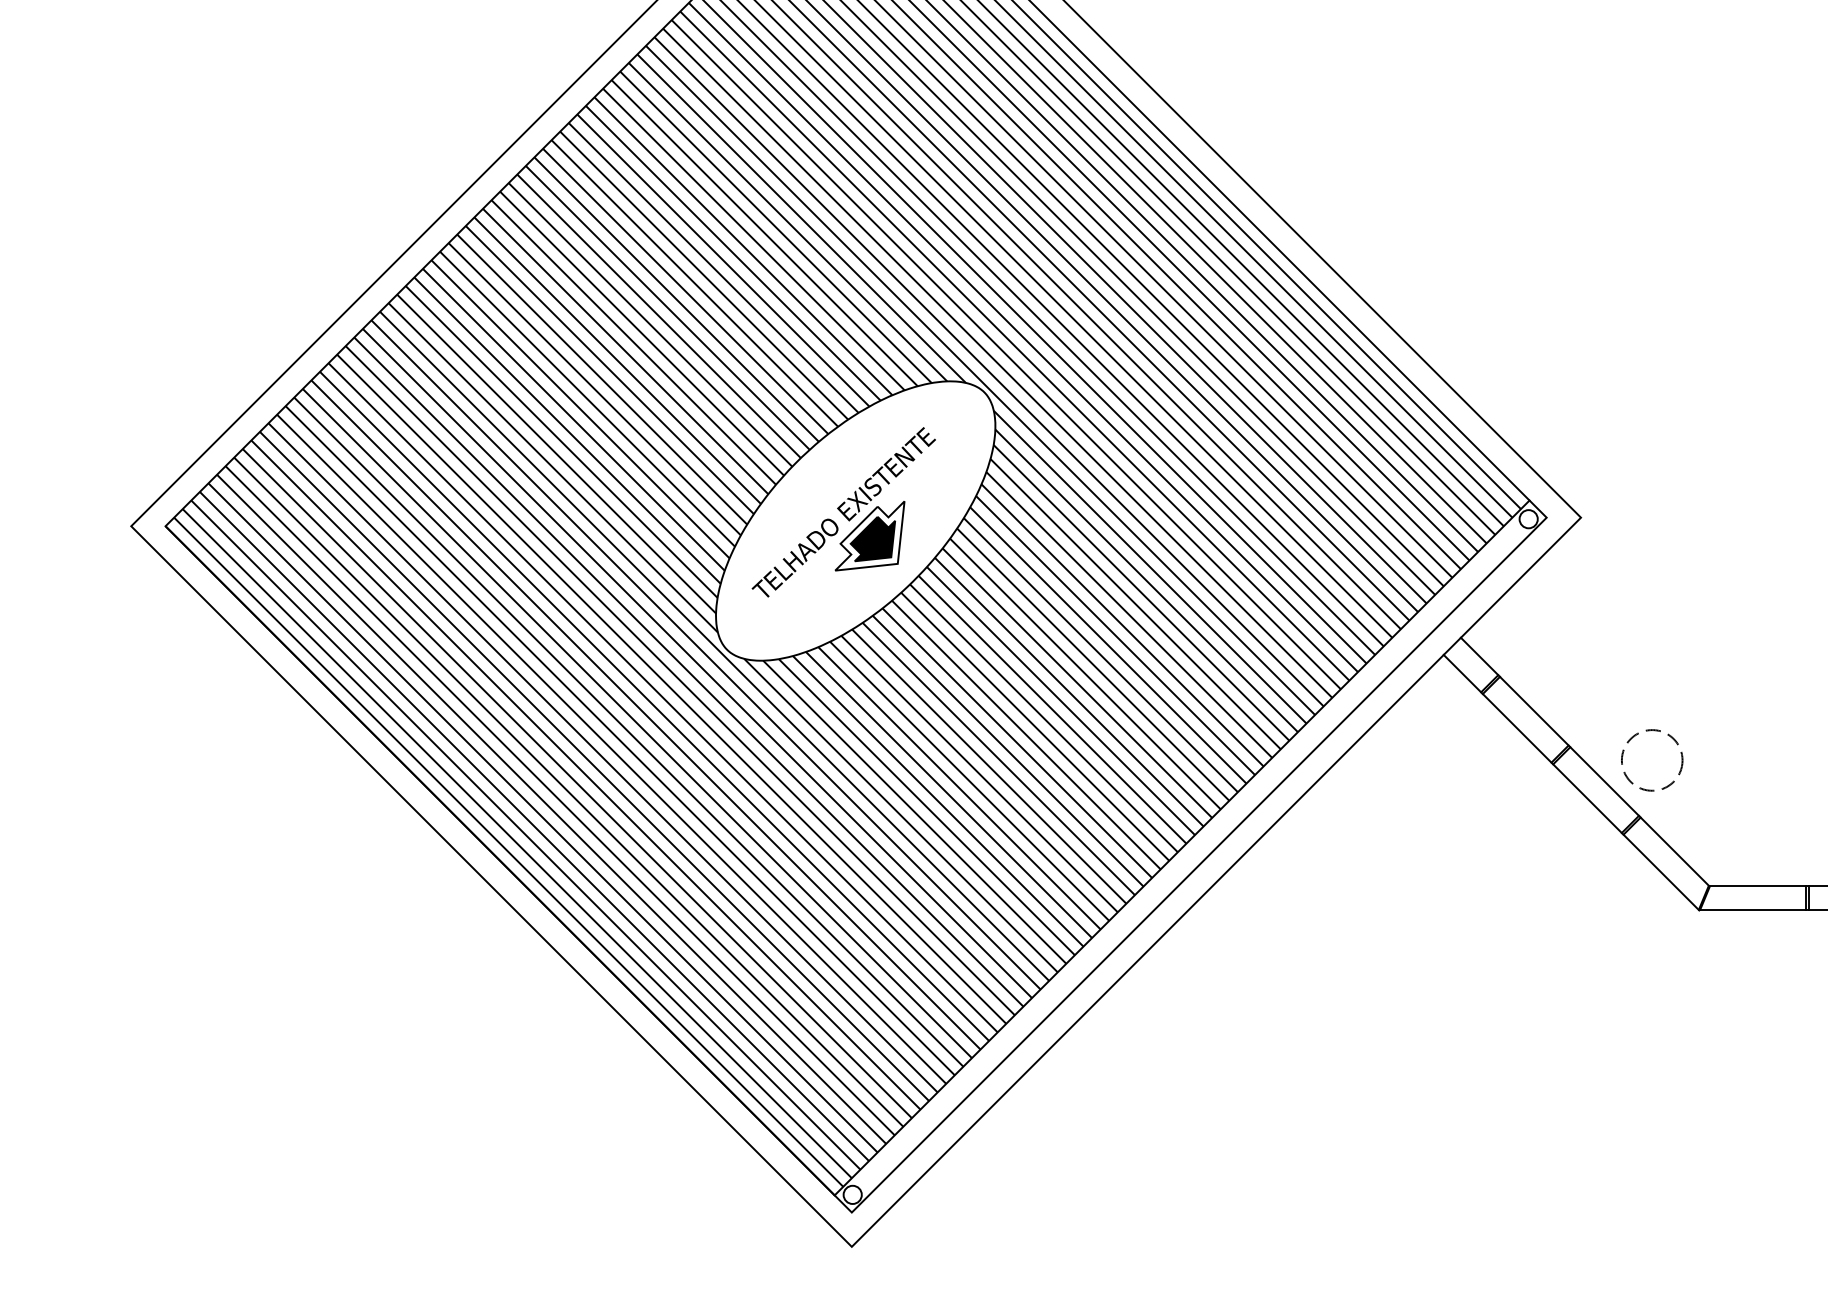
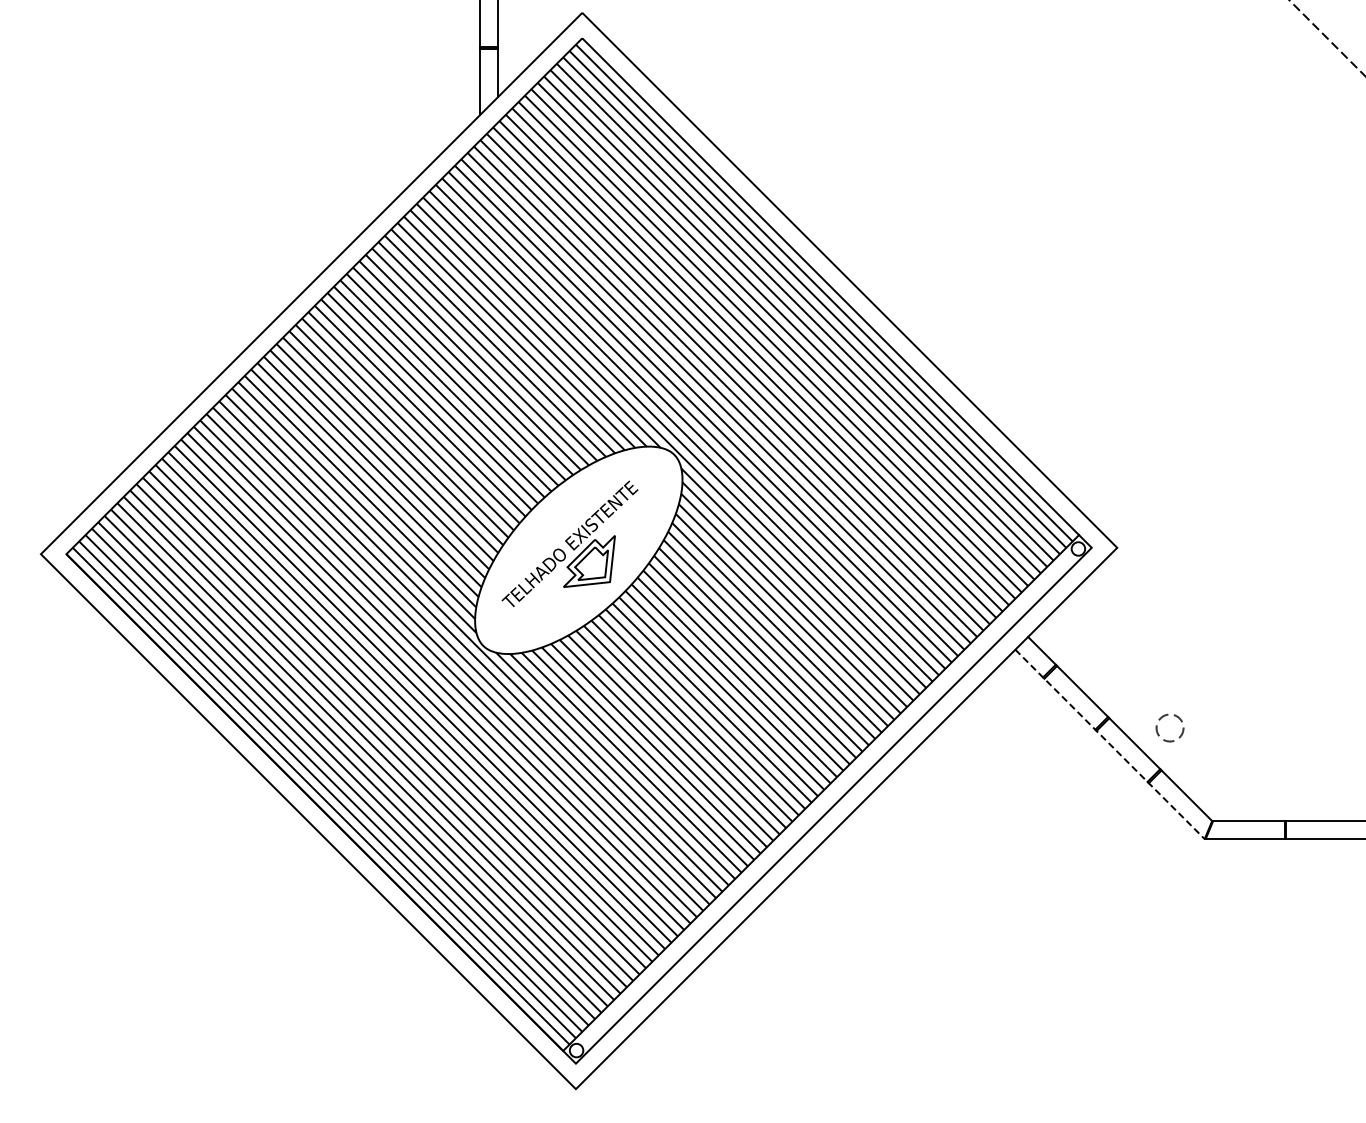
fill: (872, 538) -> (591, 563), removed
circle: (1651, 759) -> (1169, 727), size x0.6
line: (1571, 782) -> (1110, 744), solid -> dashed

